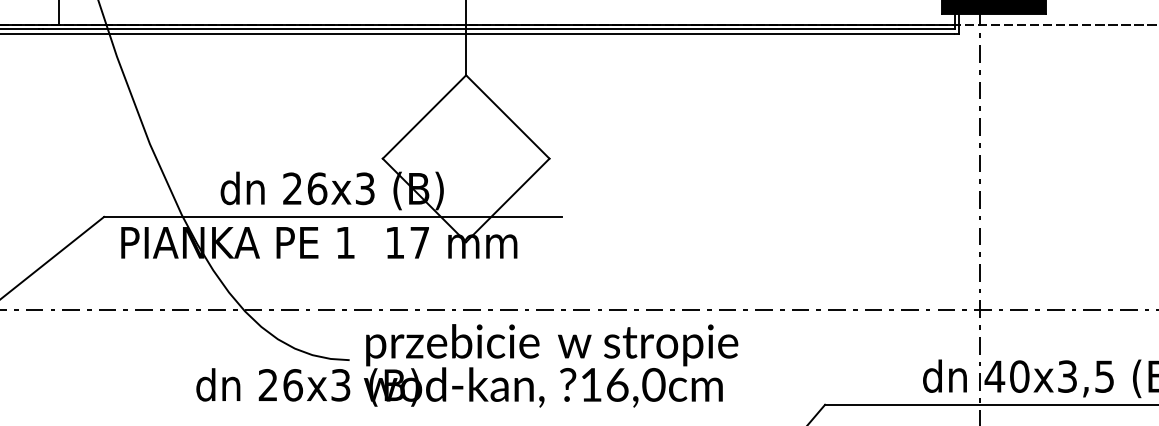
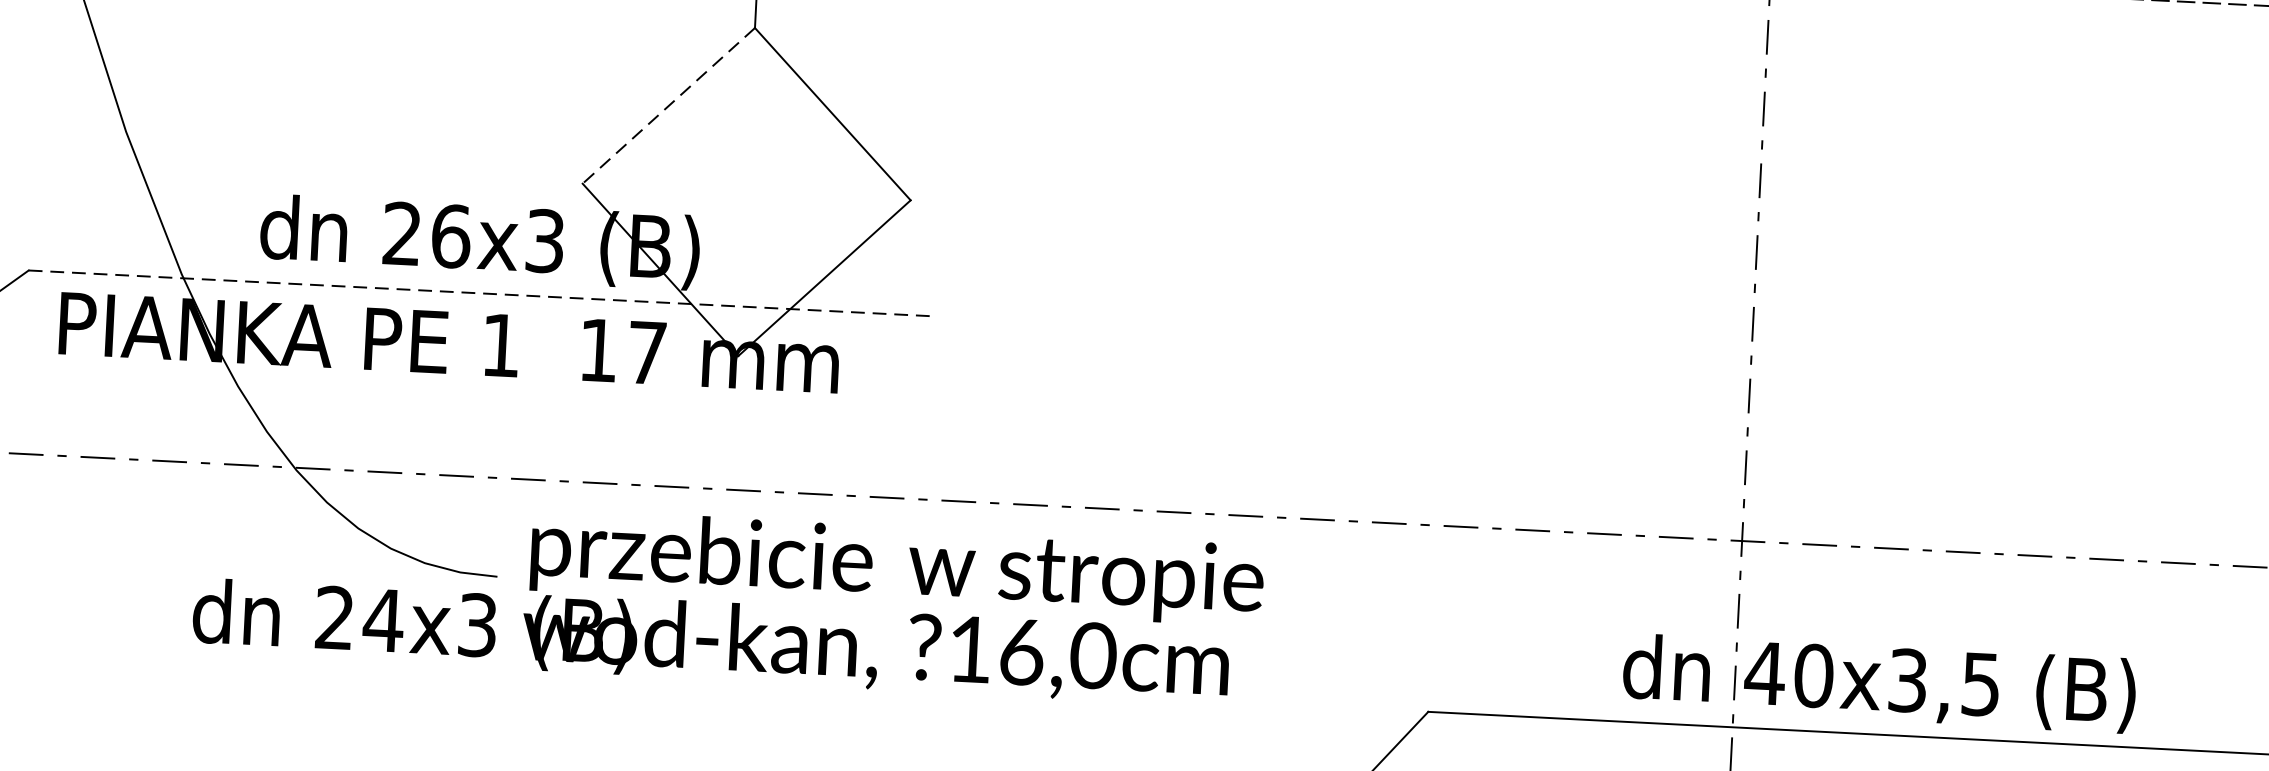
line: (424, 117) -> (668, 106), solid -> dashed
line: (333, 216) -> (479, 292), solid -> dashed
text: (292, 385) -> (382, 620), 26x3 -> 24x3

